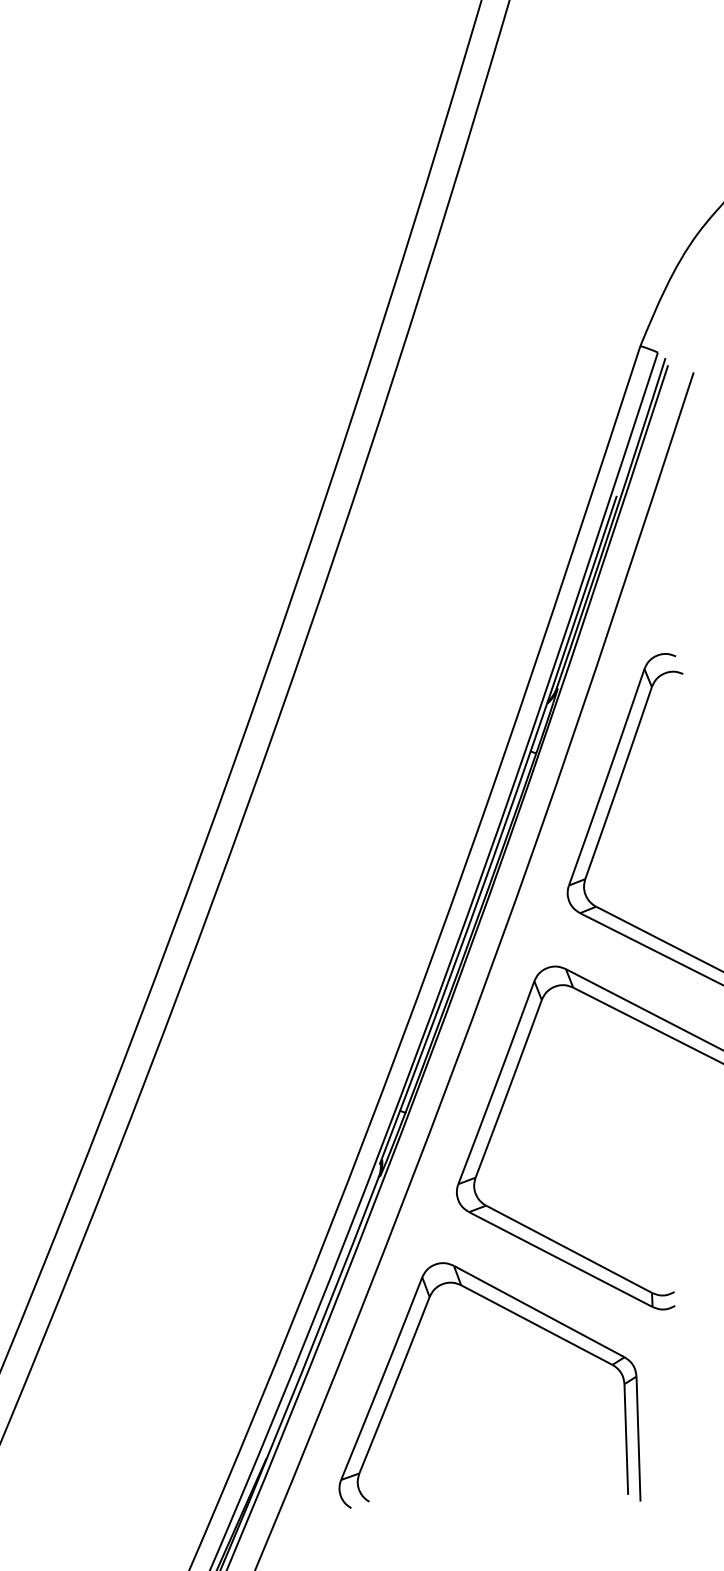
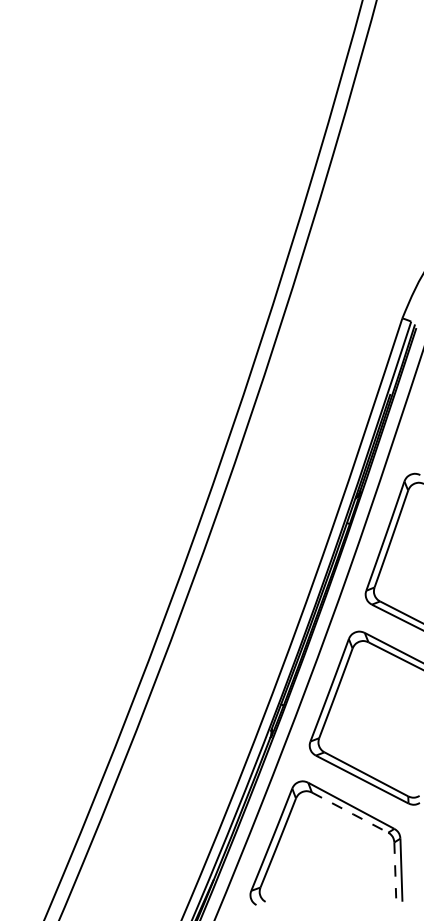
line: (537, 1324) -> (350, 812), solid -> dashed
line: (626, 1439) -> (395, 870), solid -> dashed

